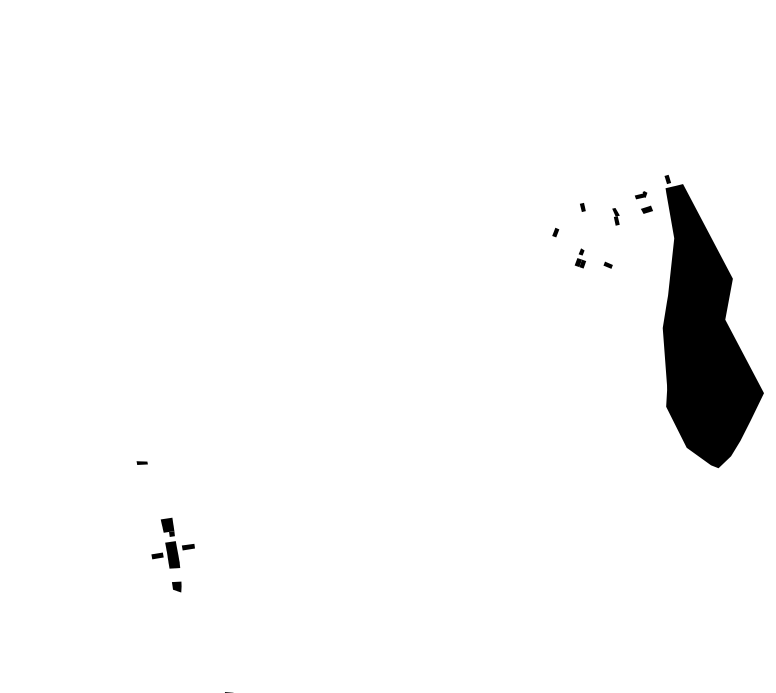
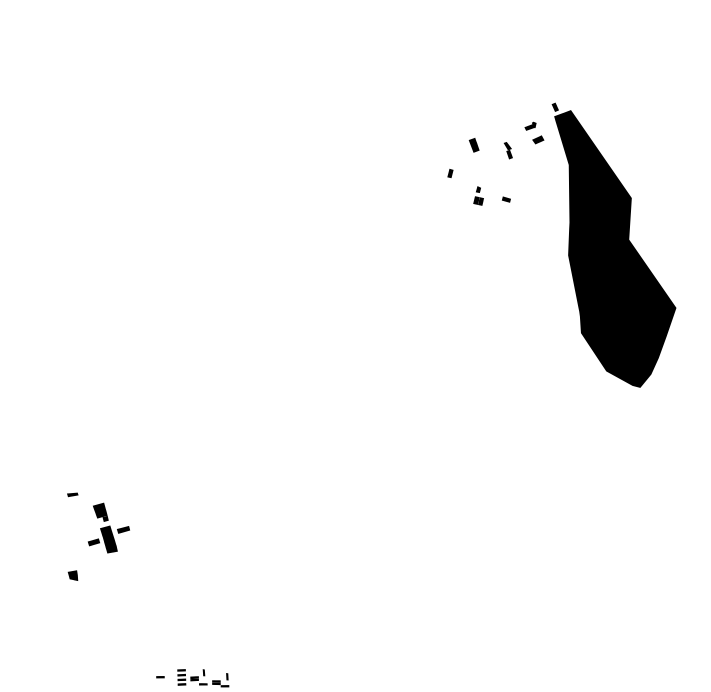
part: (582, 207) -> (473, 145), size x1.6
part: (141, 462) -> (71, 494), moved
part: (176, 586) -> (72, 575), moved

